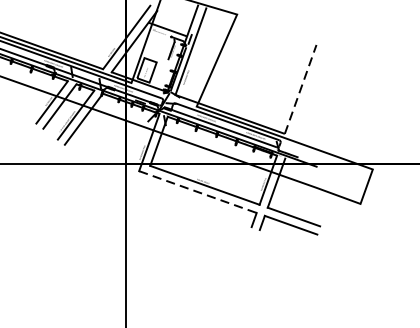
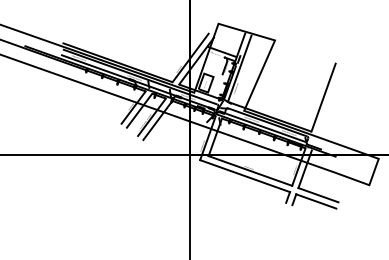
line: (300, 89) -> (323, 97), dashed -> solid
line: (198, 192) -> (245, 176), dashed -> solid

